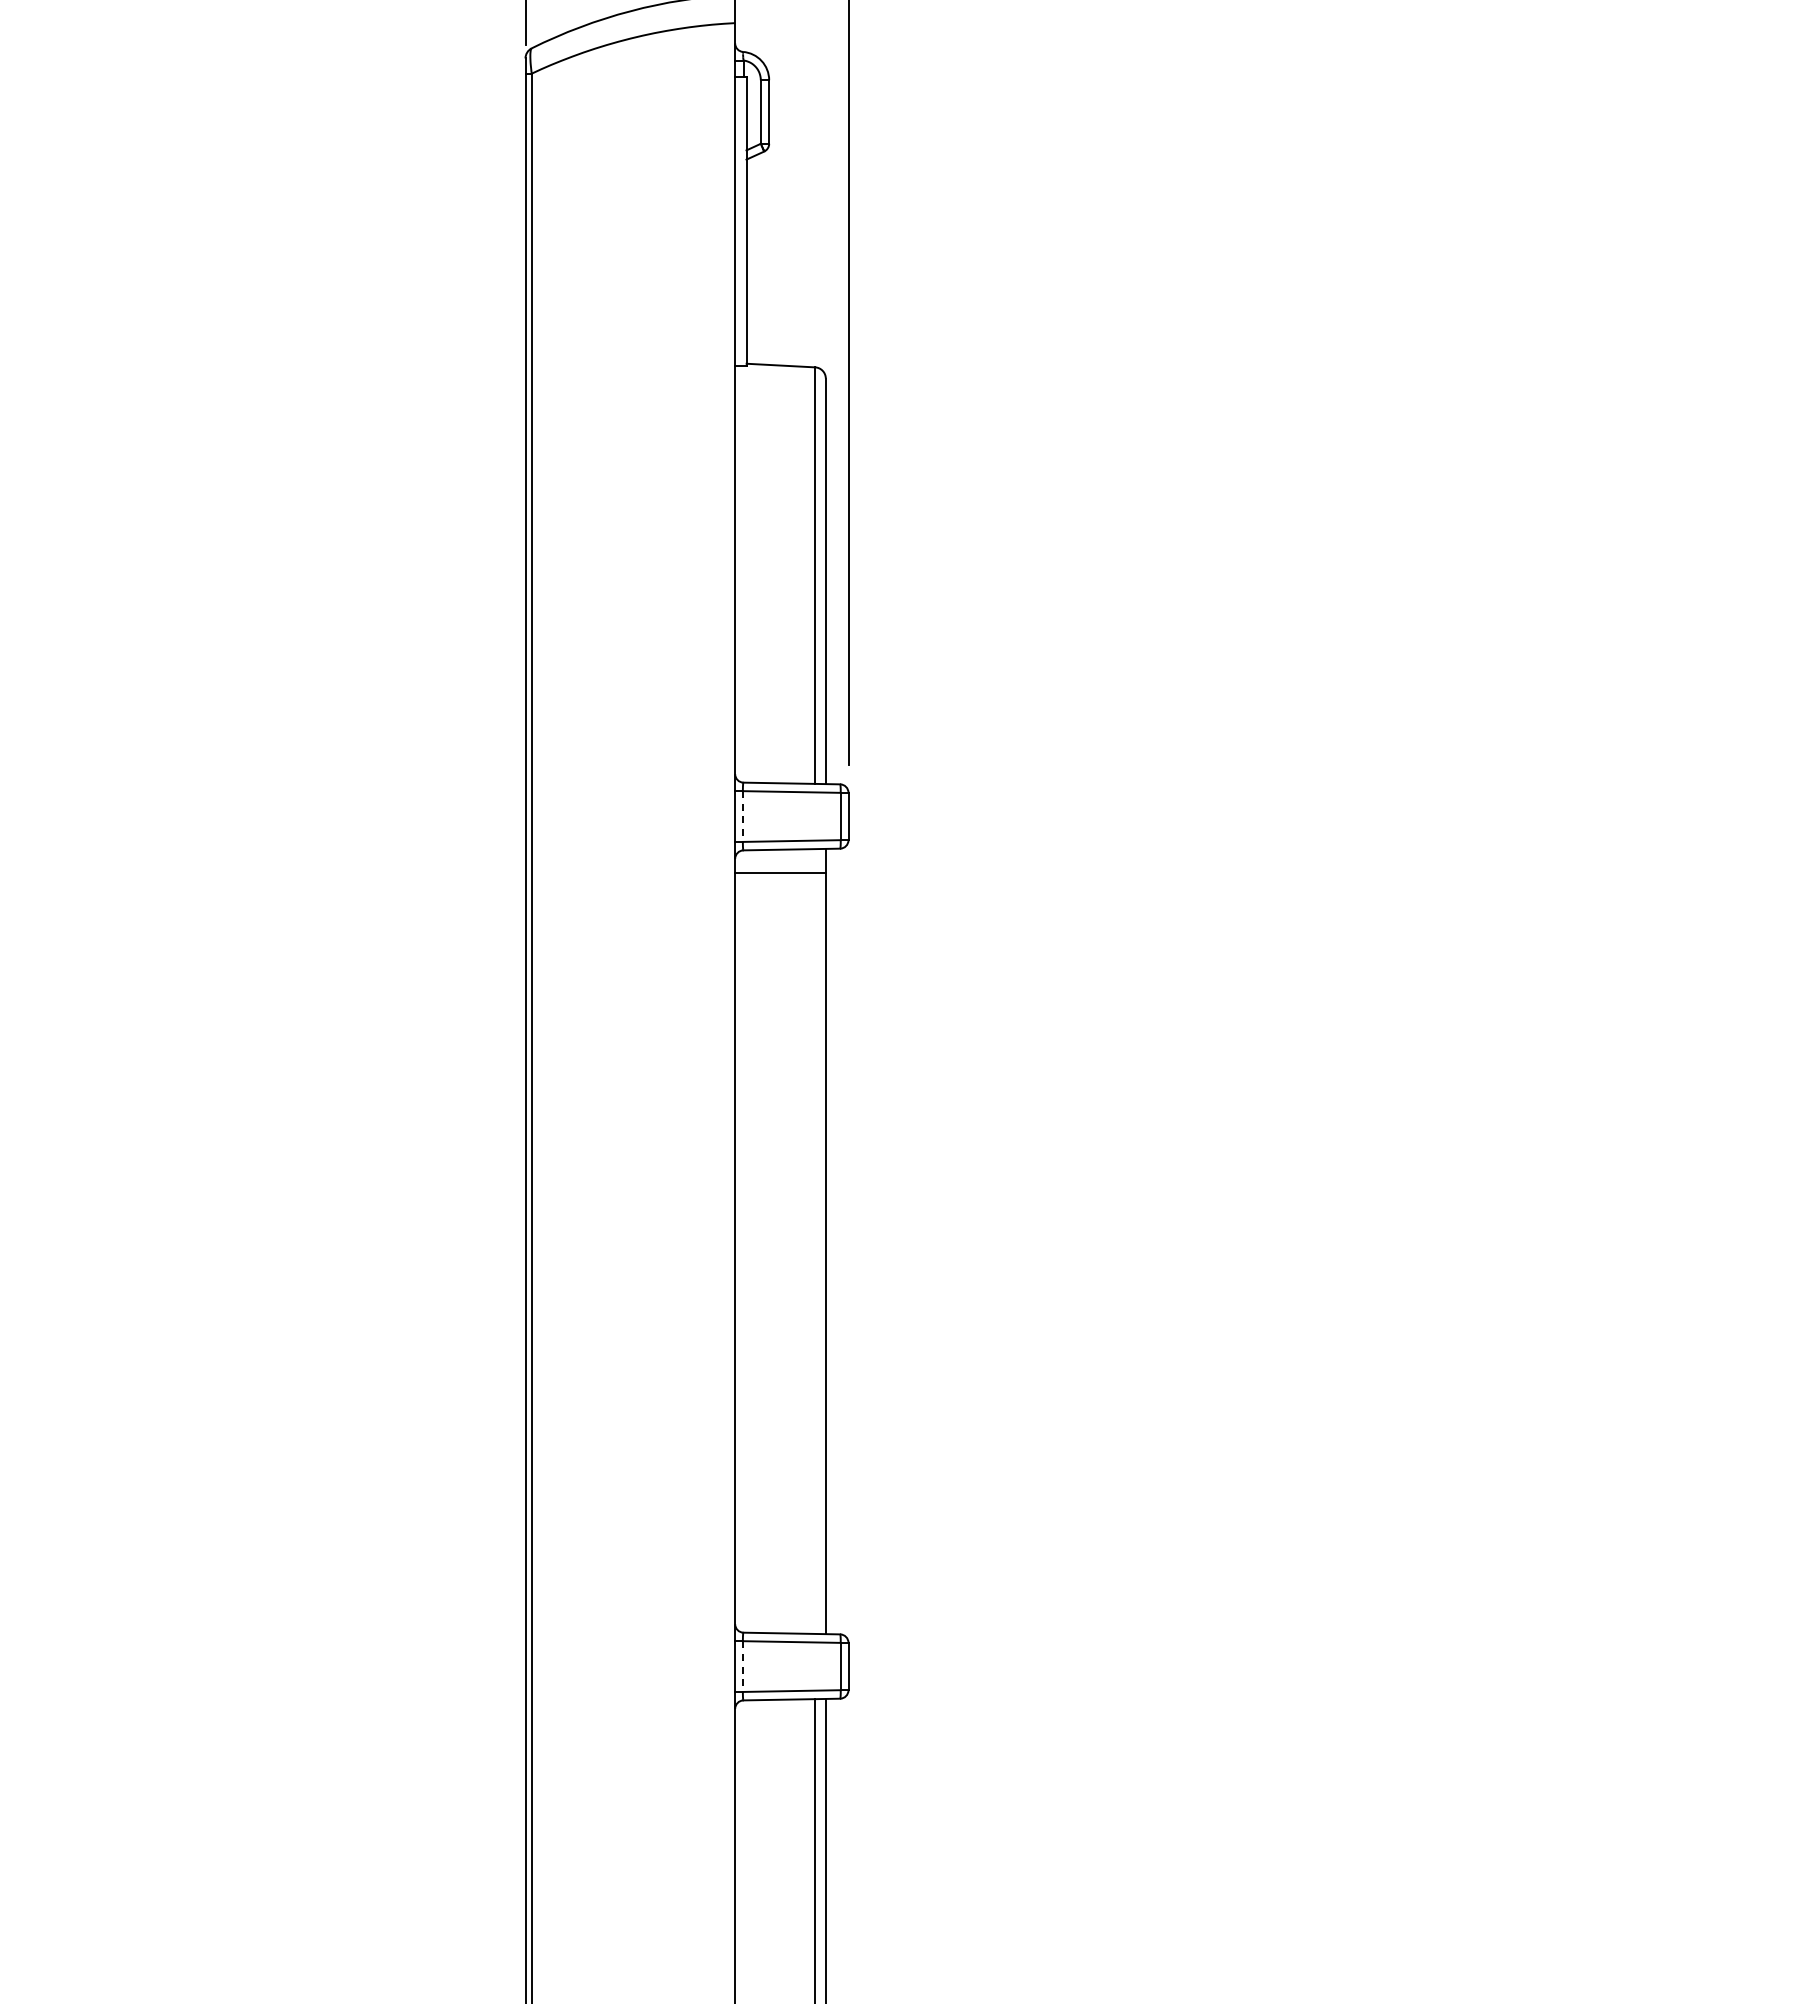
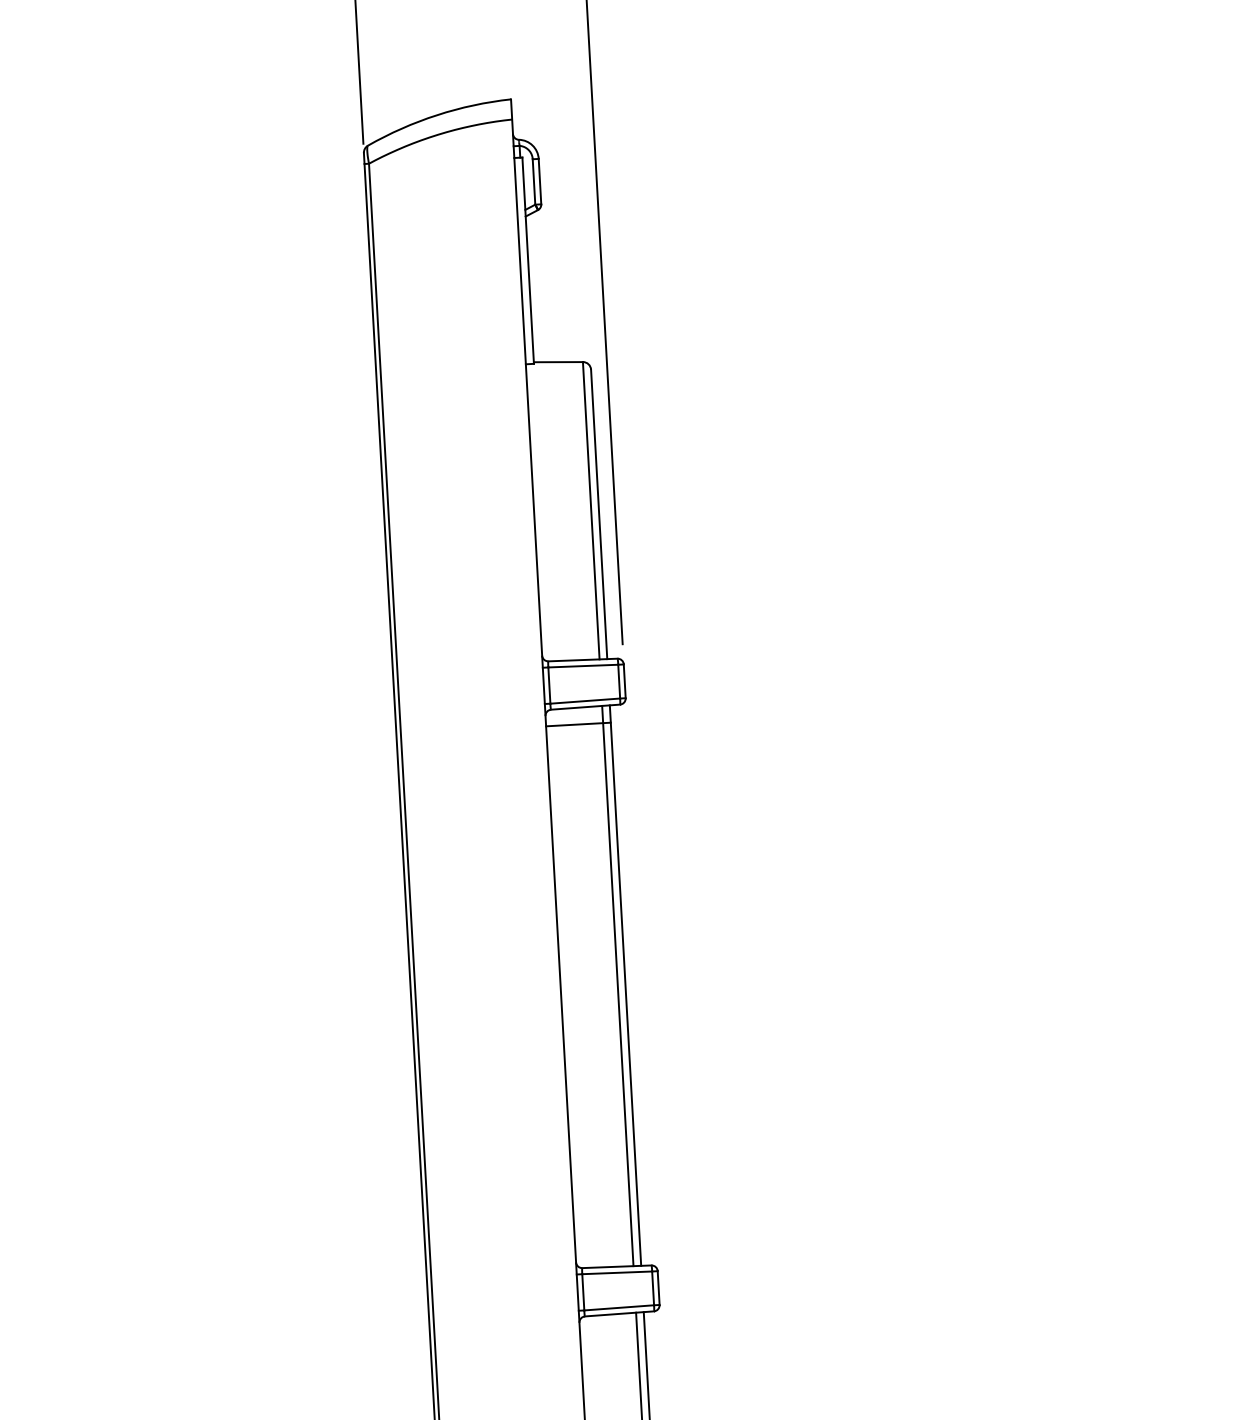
line: (742, 817) -> (549, 686), dashed -> solid
line: (815, 1241) -> (618, 986), added
line: (742, 1667) -> (583, 1292), dashed -> solid

